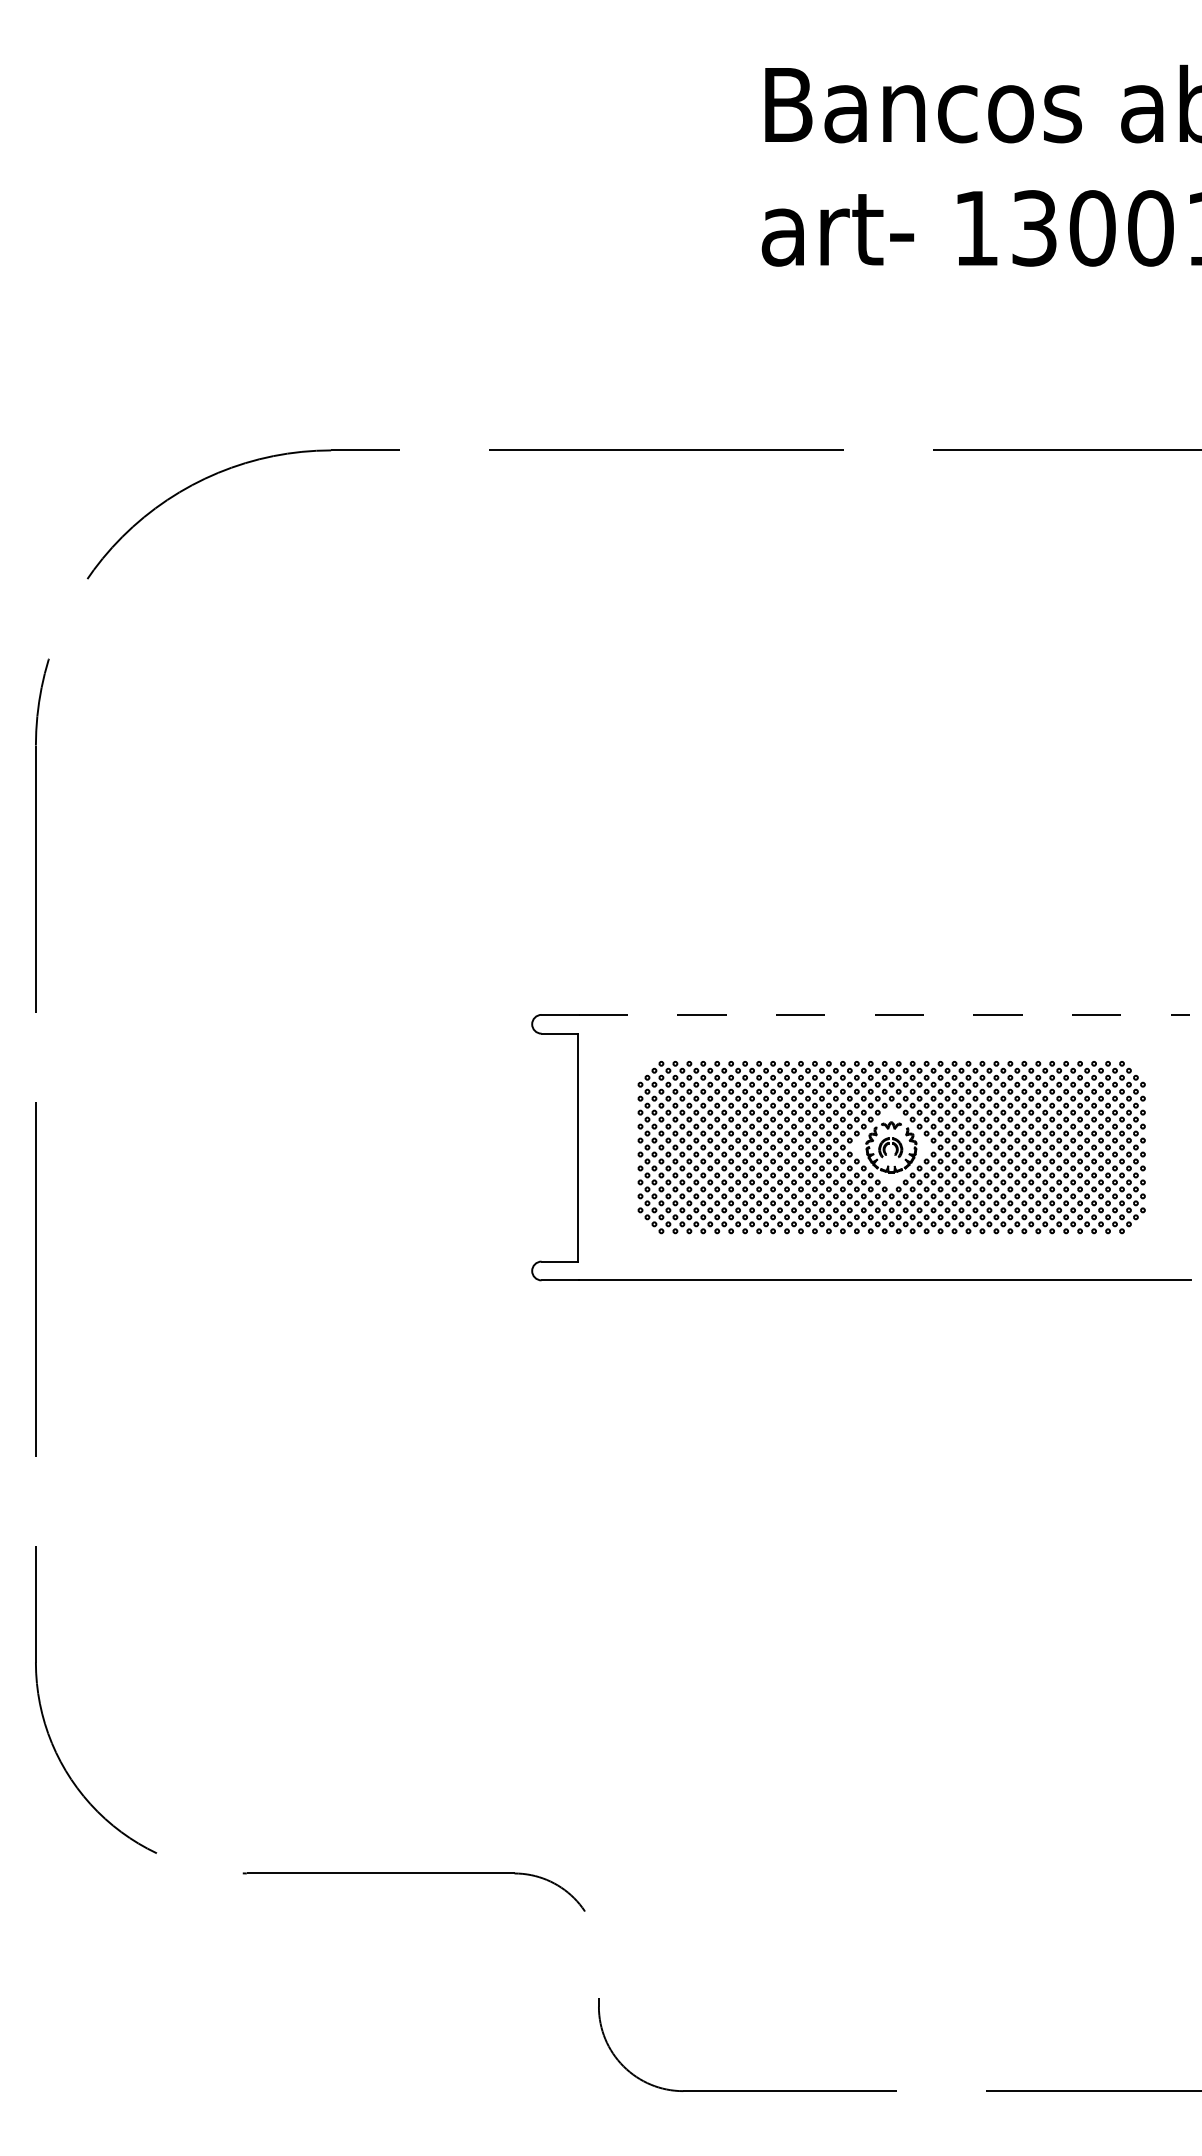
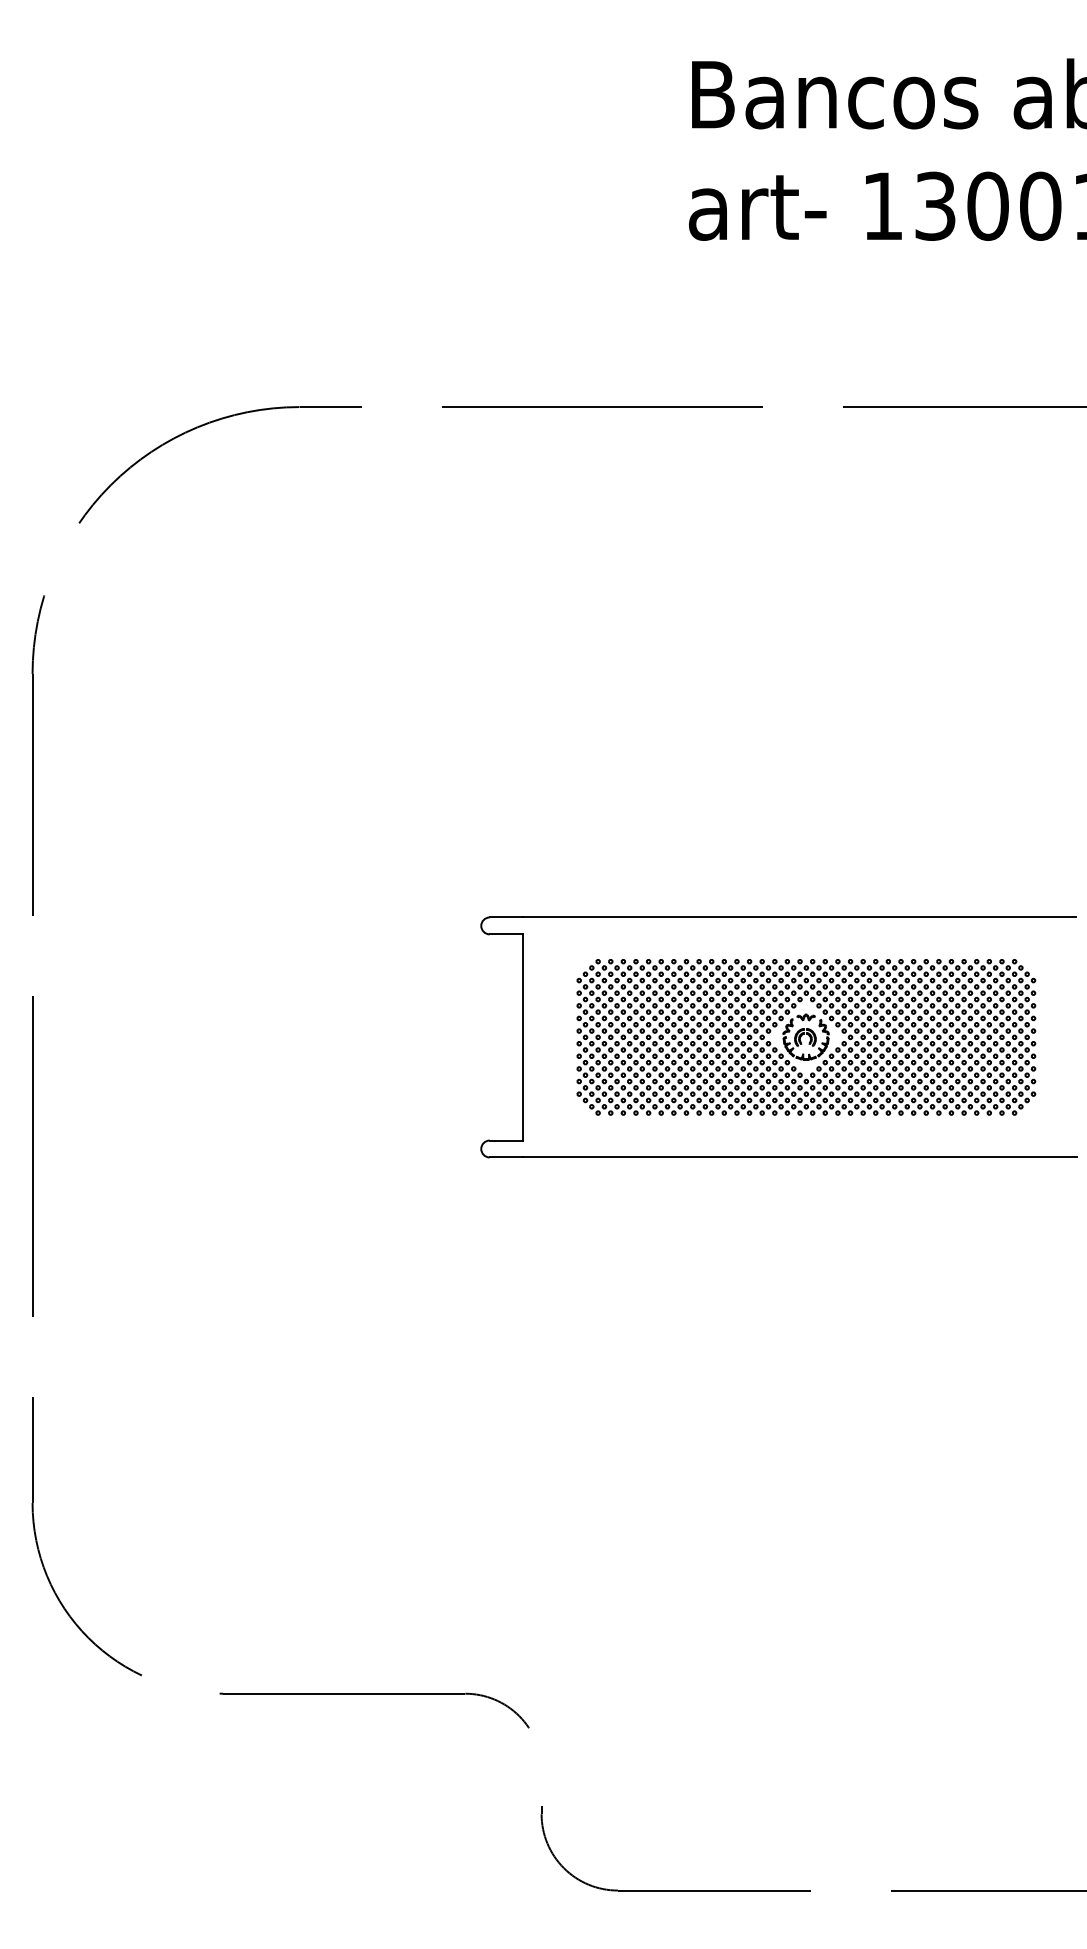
line: (884, 1014) -> (799, 917), dashed -> solid

